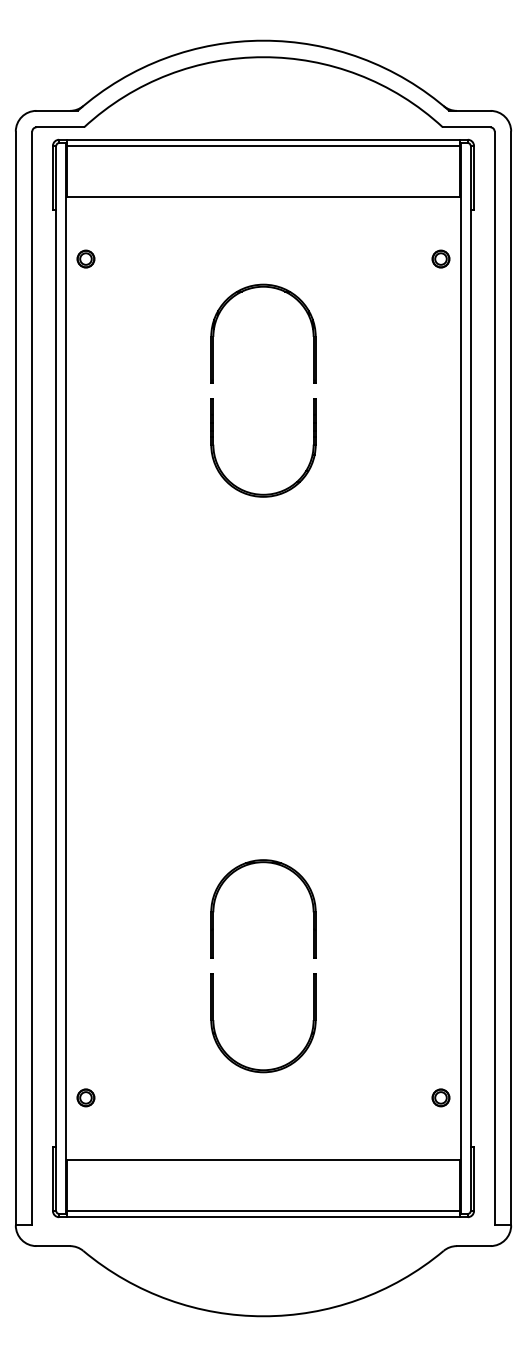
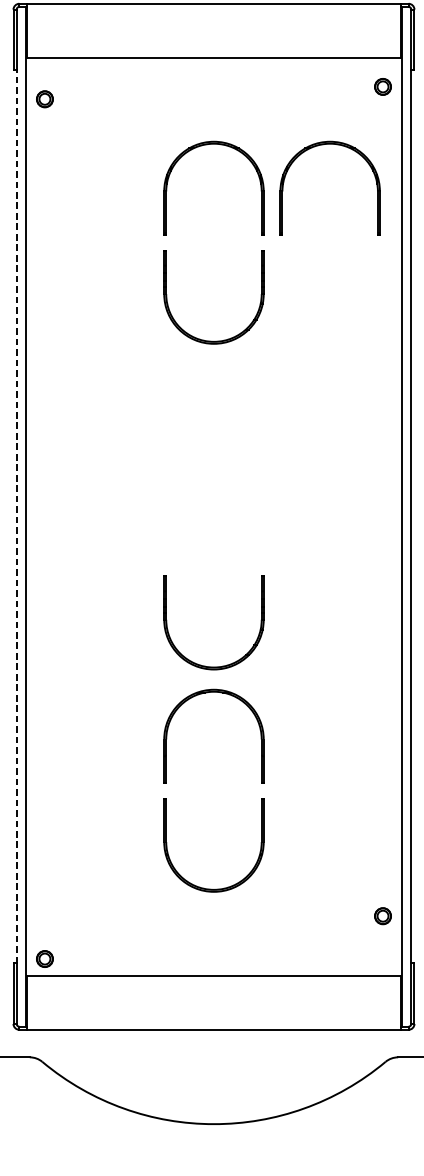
line: (263, 145) -> (213, 9), removed
part: (85, 258) -> (44, 98), moved
part: (440, 258) -> (382, 86), moved
part: (378, 288) -> (323, 145), added
line: (56, 678) -> (16, 516), solid -> dashed
part: (263, 835) -> (213, 666), added
part: (85, 1097) -> (44, 958), moved
line: (263, 1211) -> (213, 1024), removed

